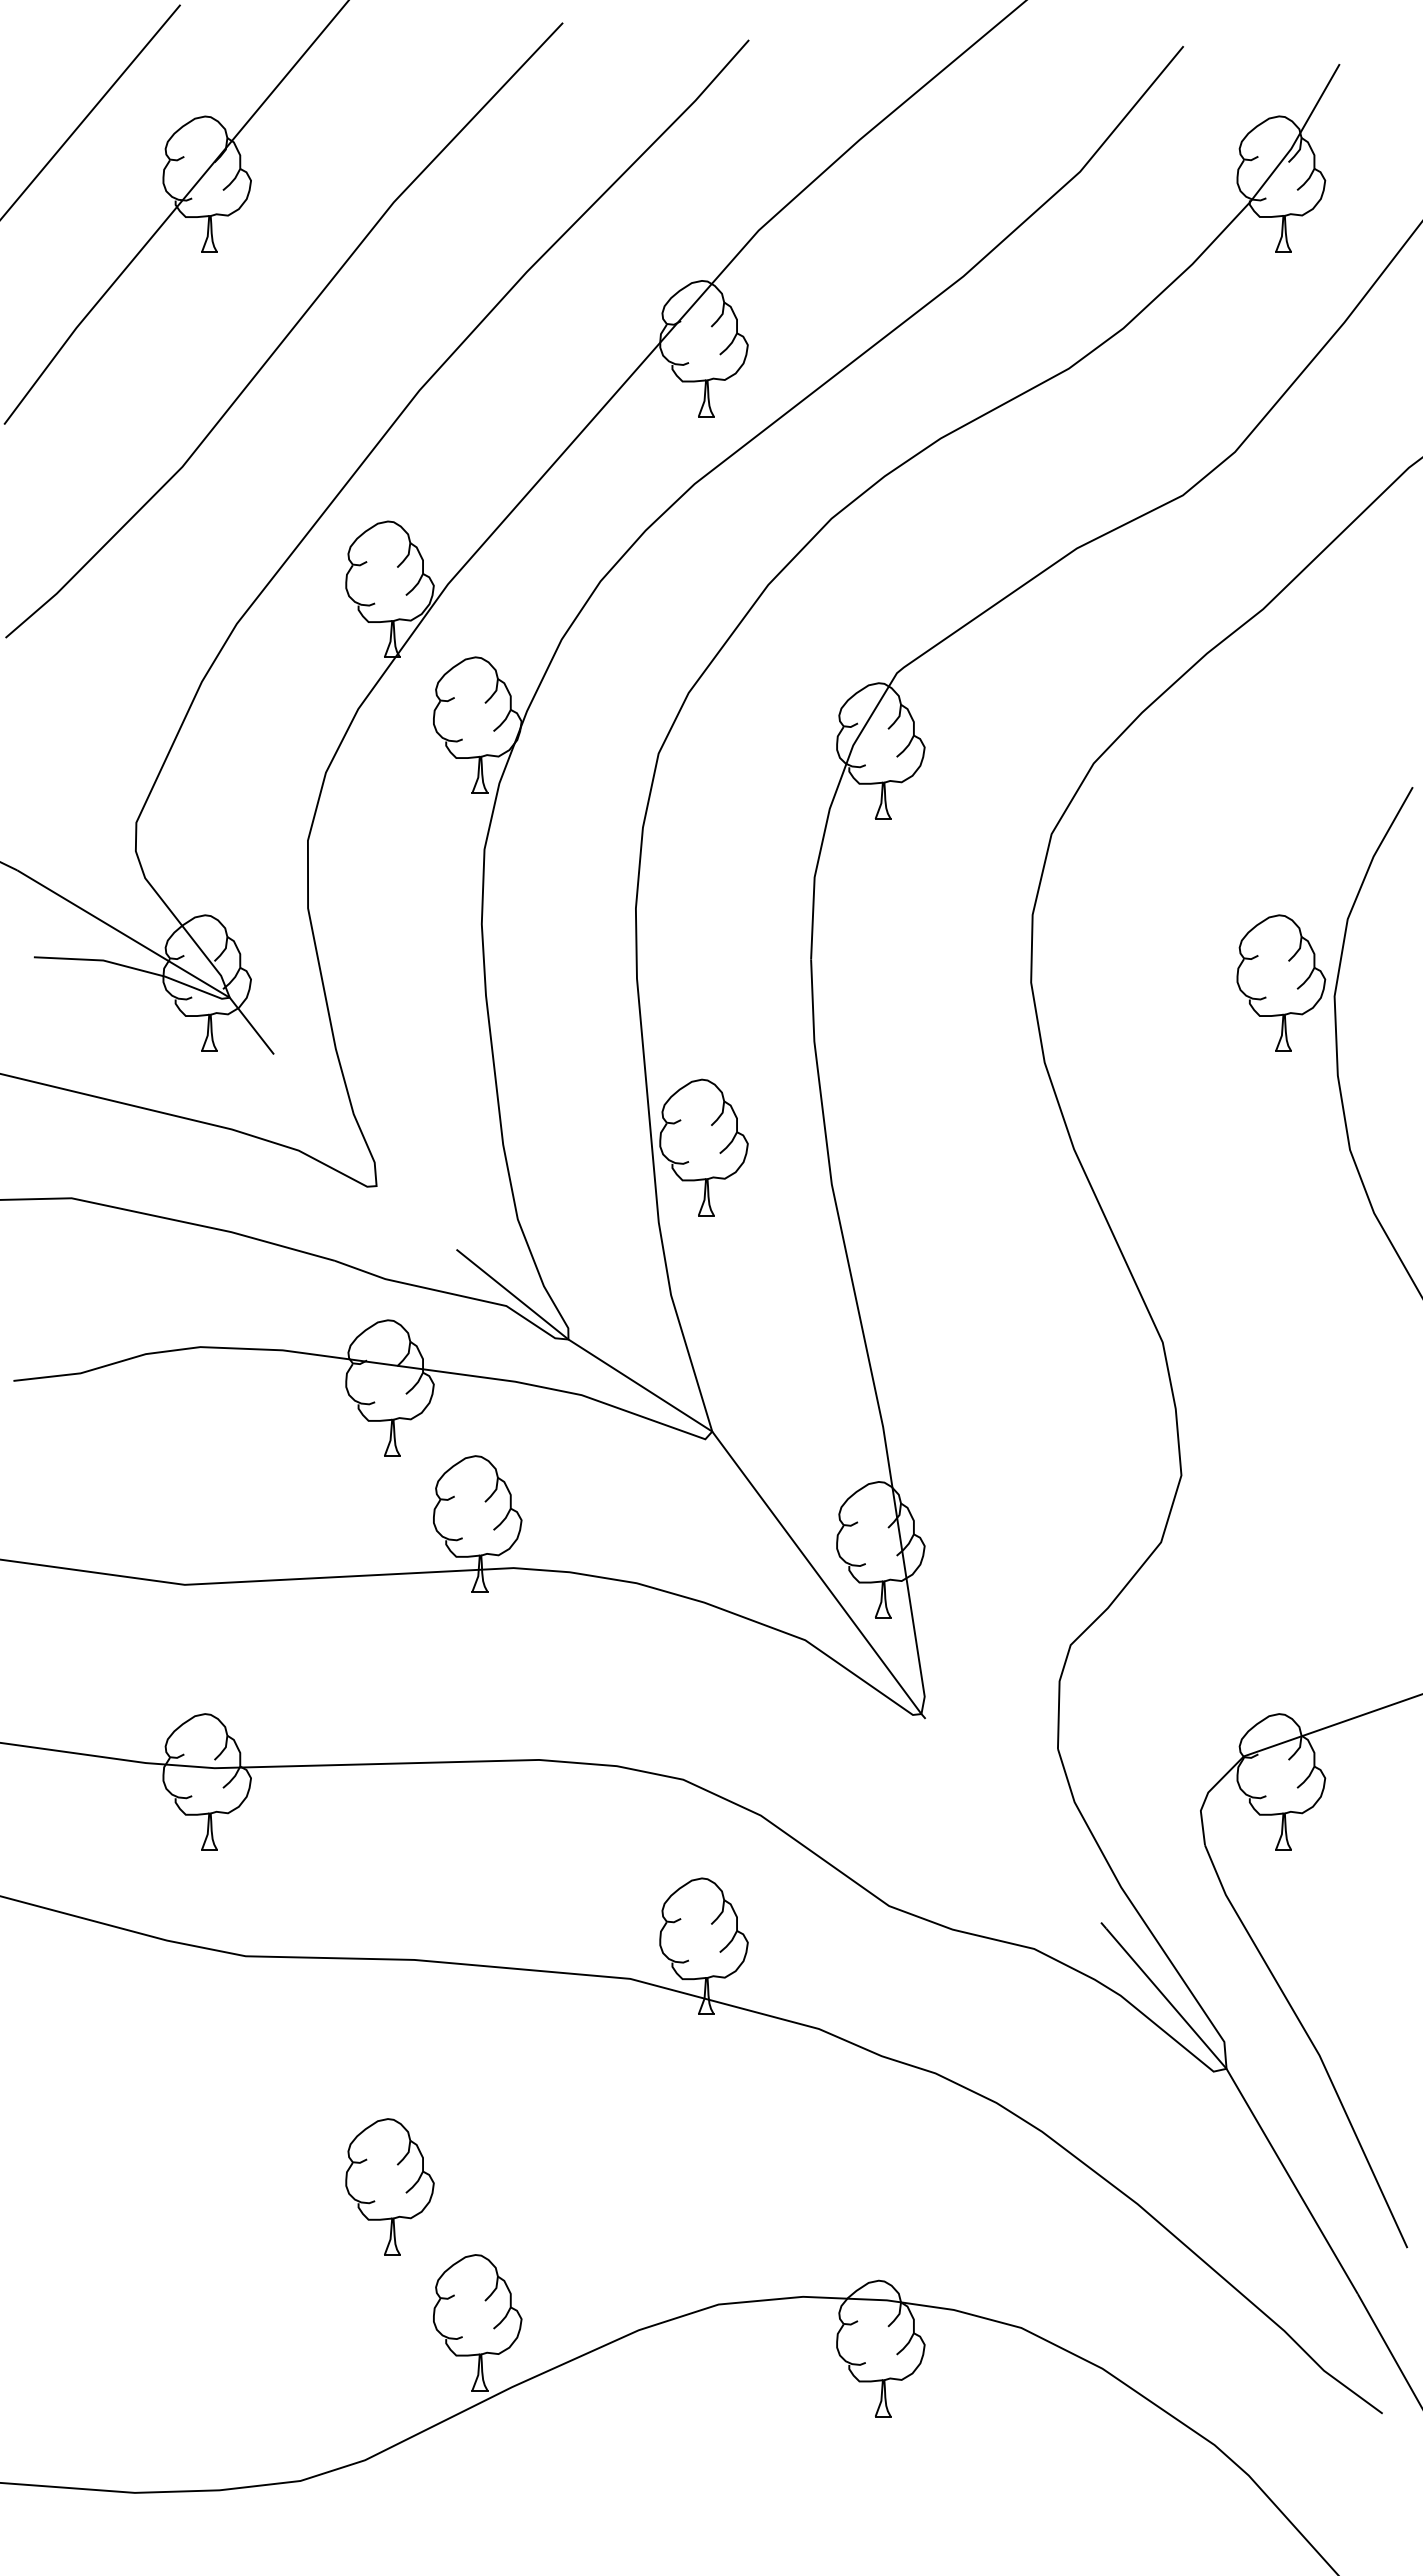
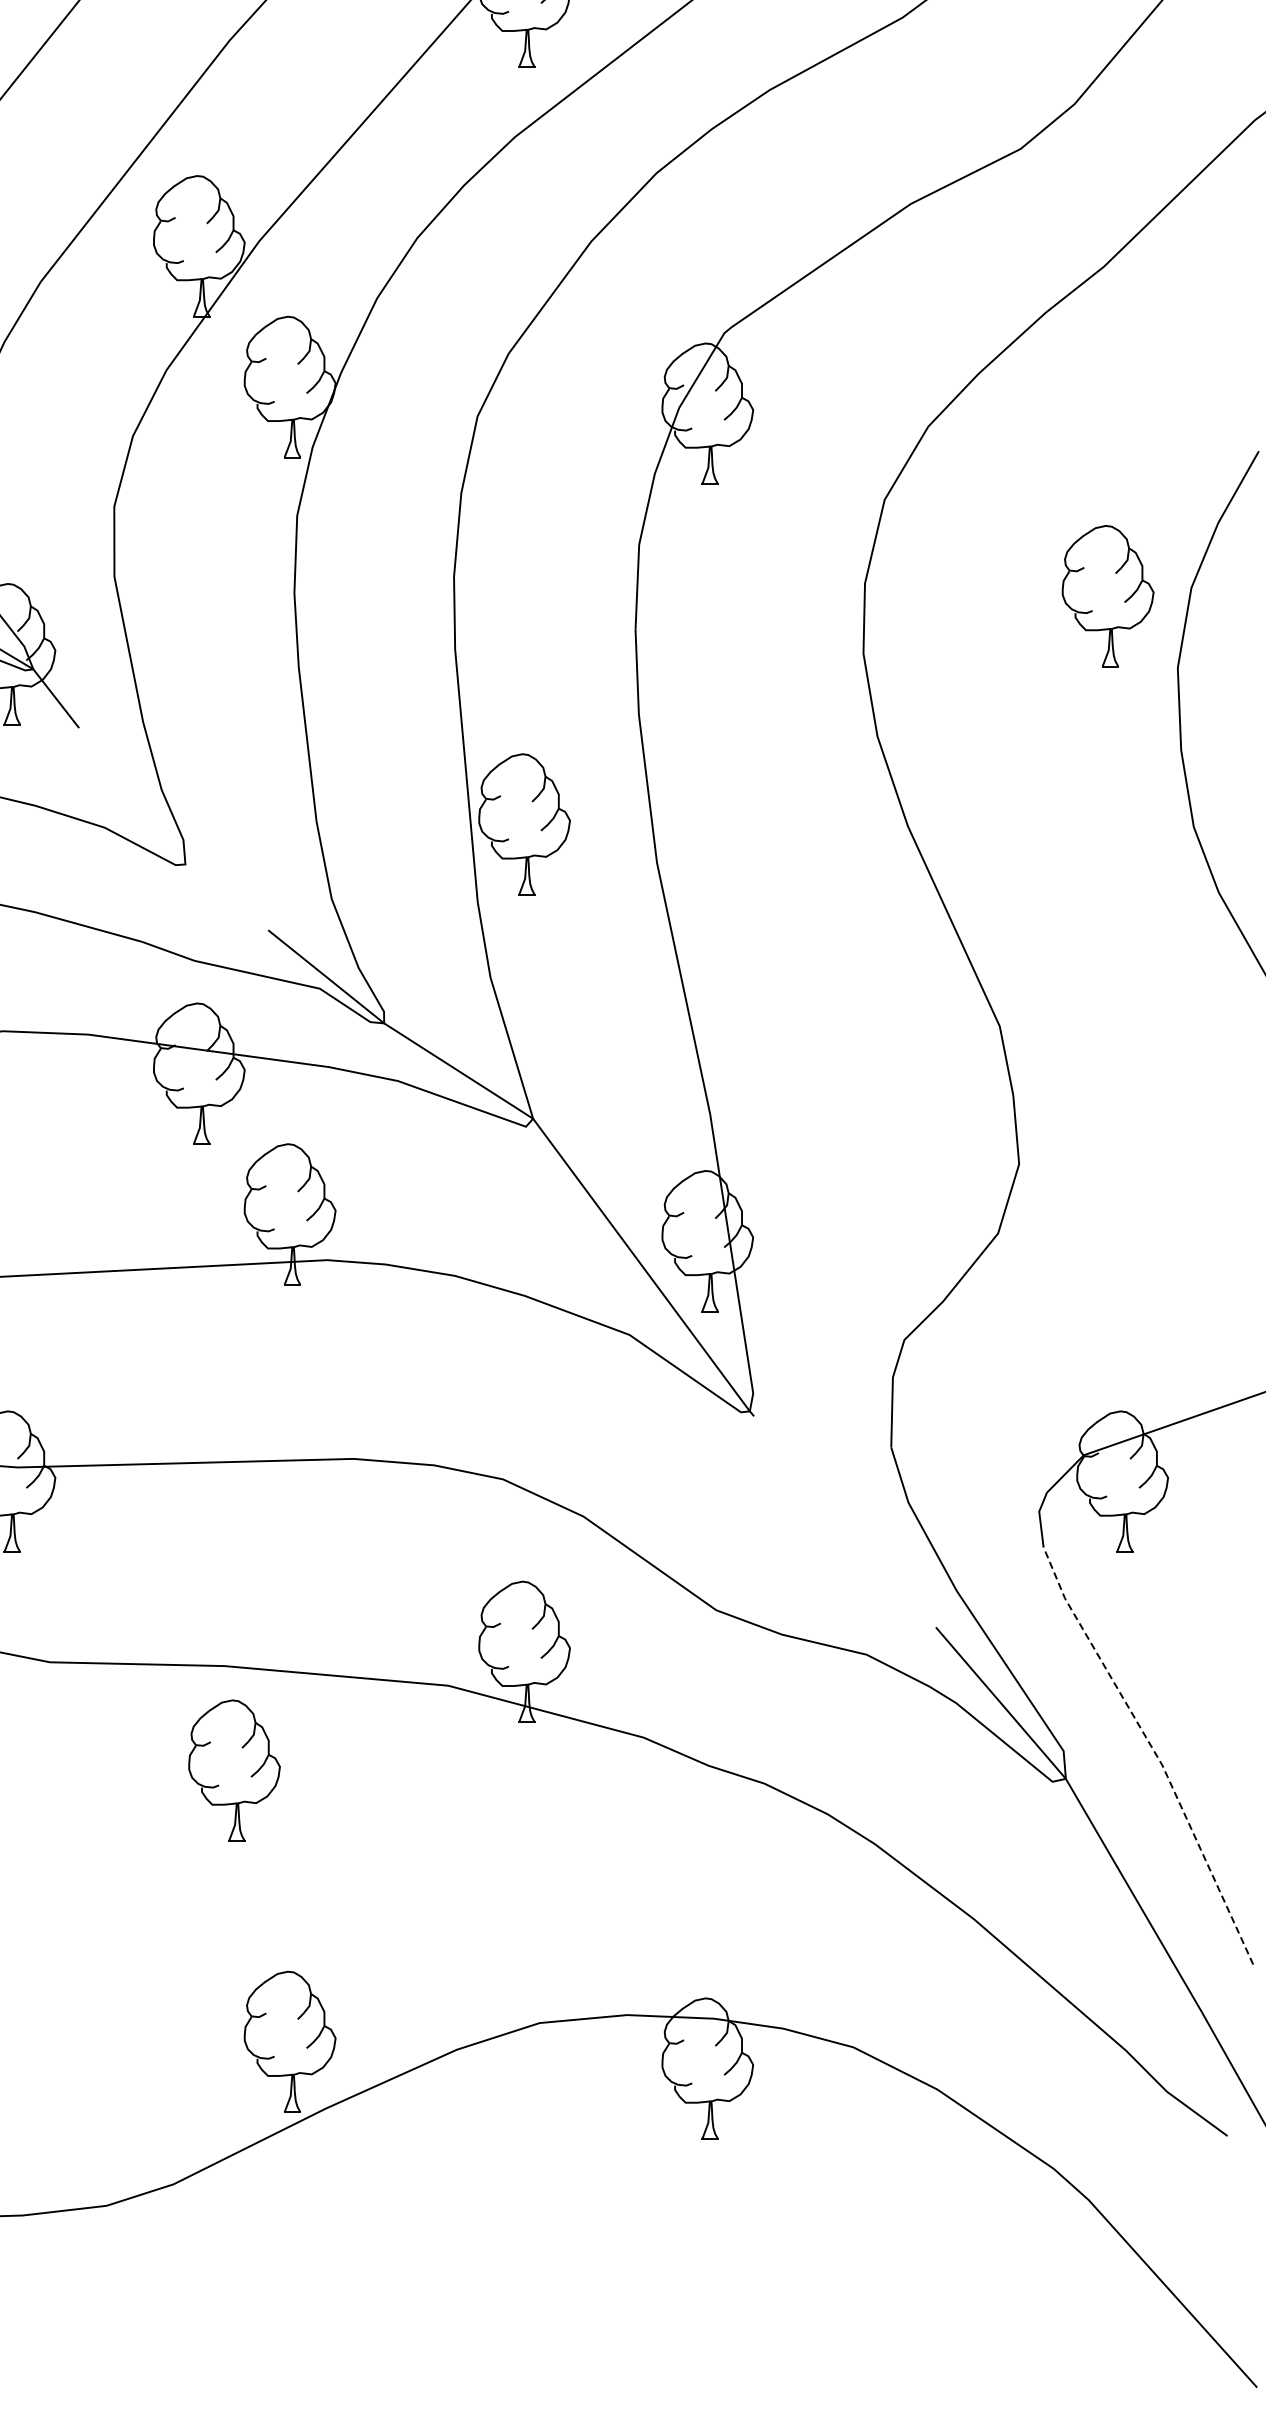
part: (1281, 982) -> (1108, 595), moved
line: (1312, 2043) -> (1154, 1752), solid -> dashed
part: (389, 2186) -> (234, 1770), moved

